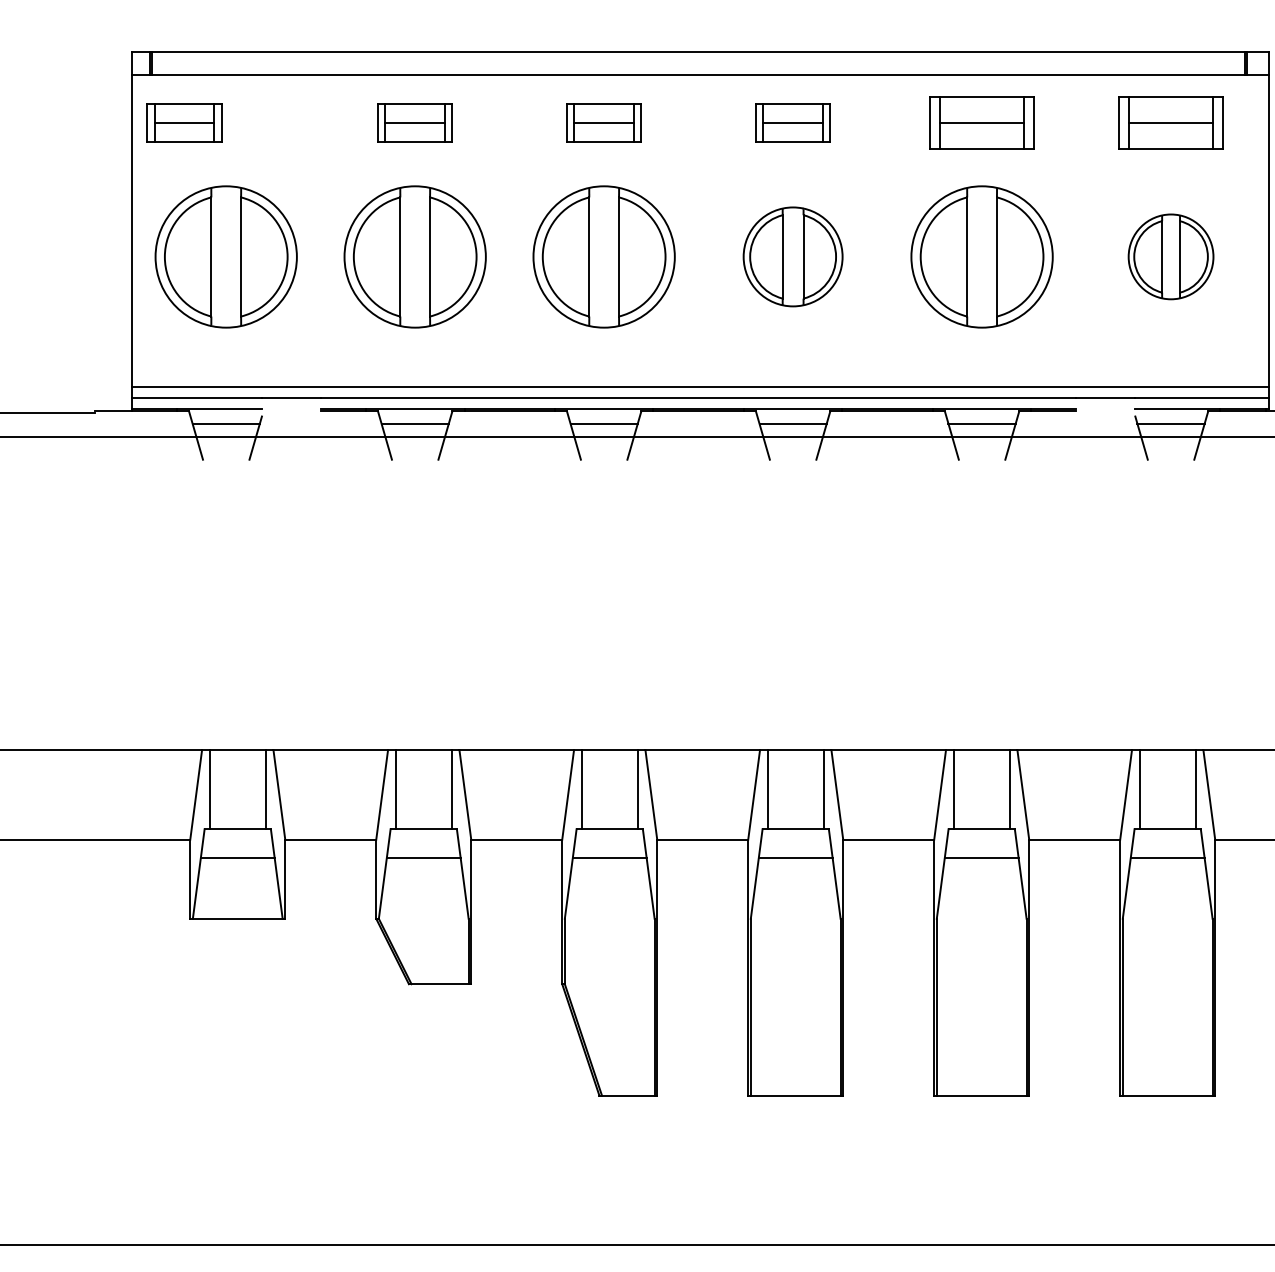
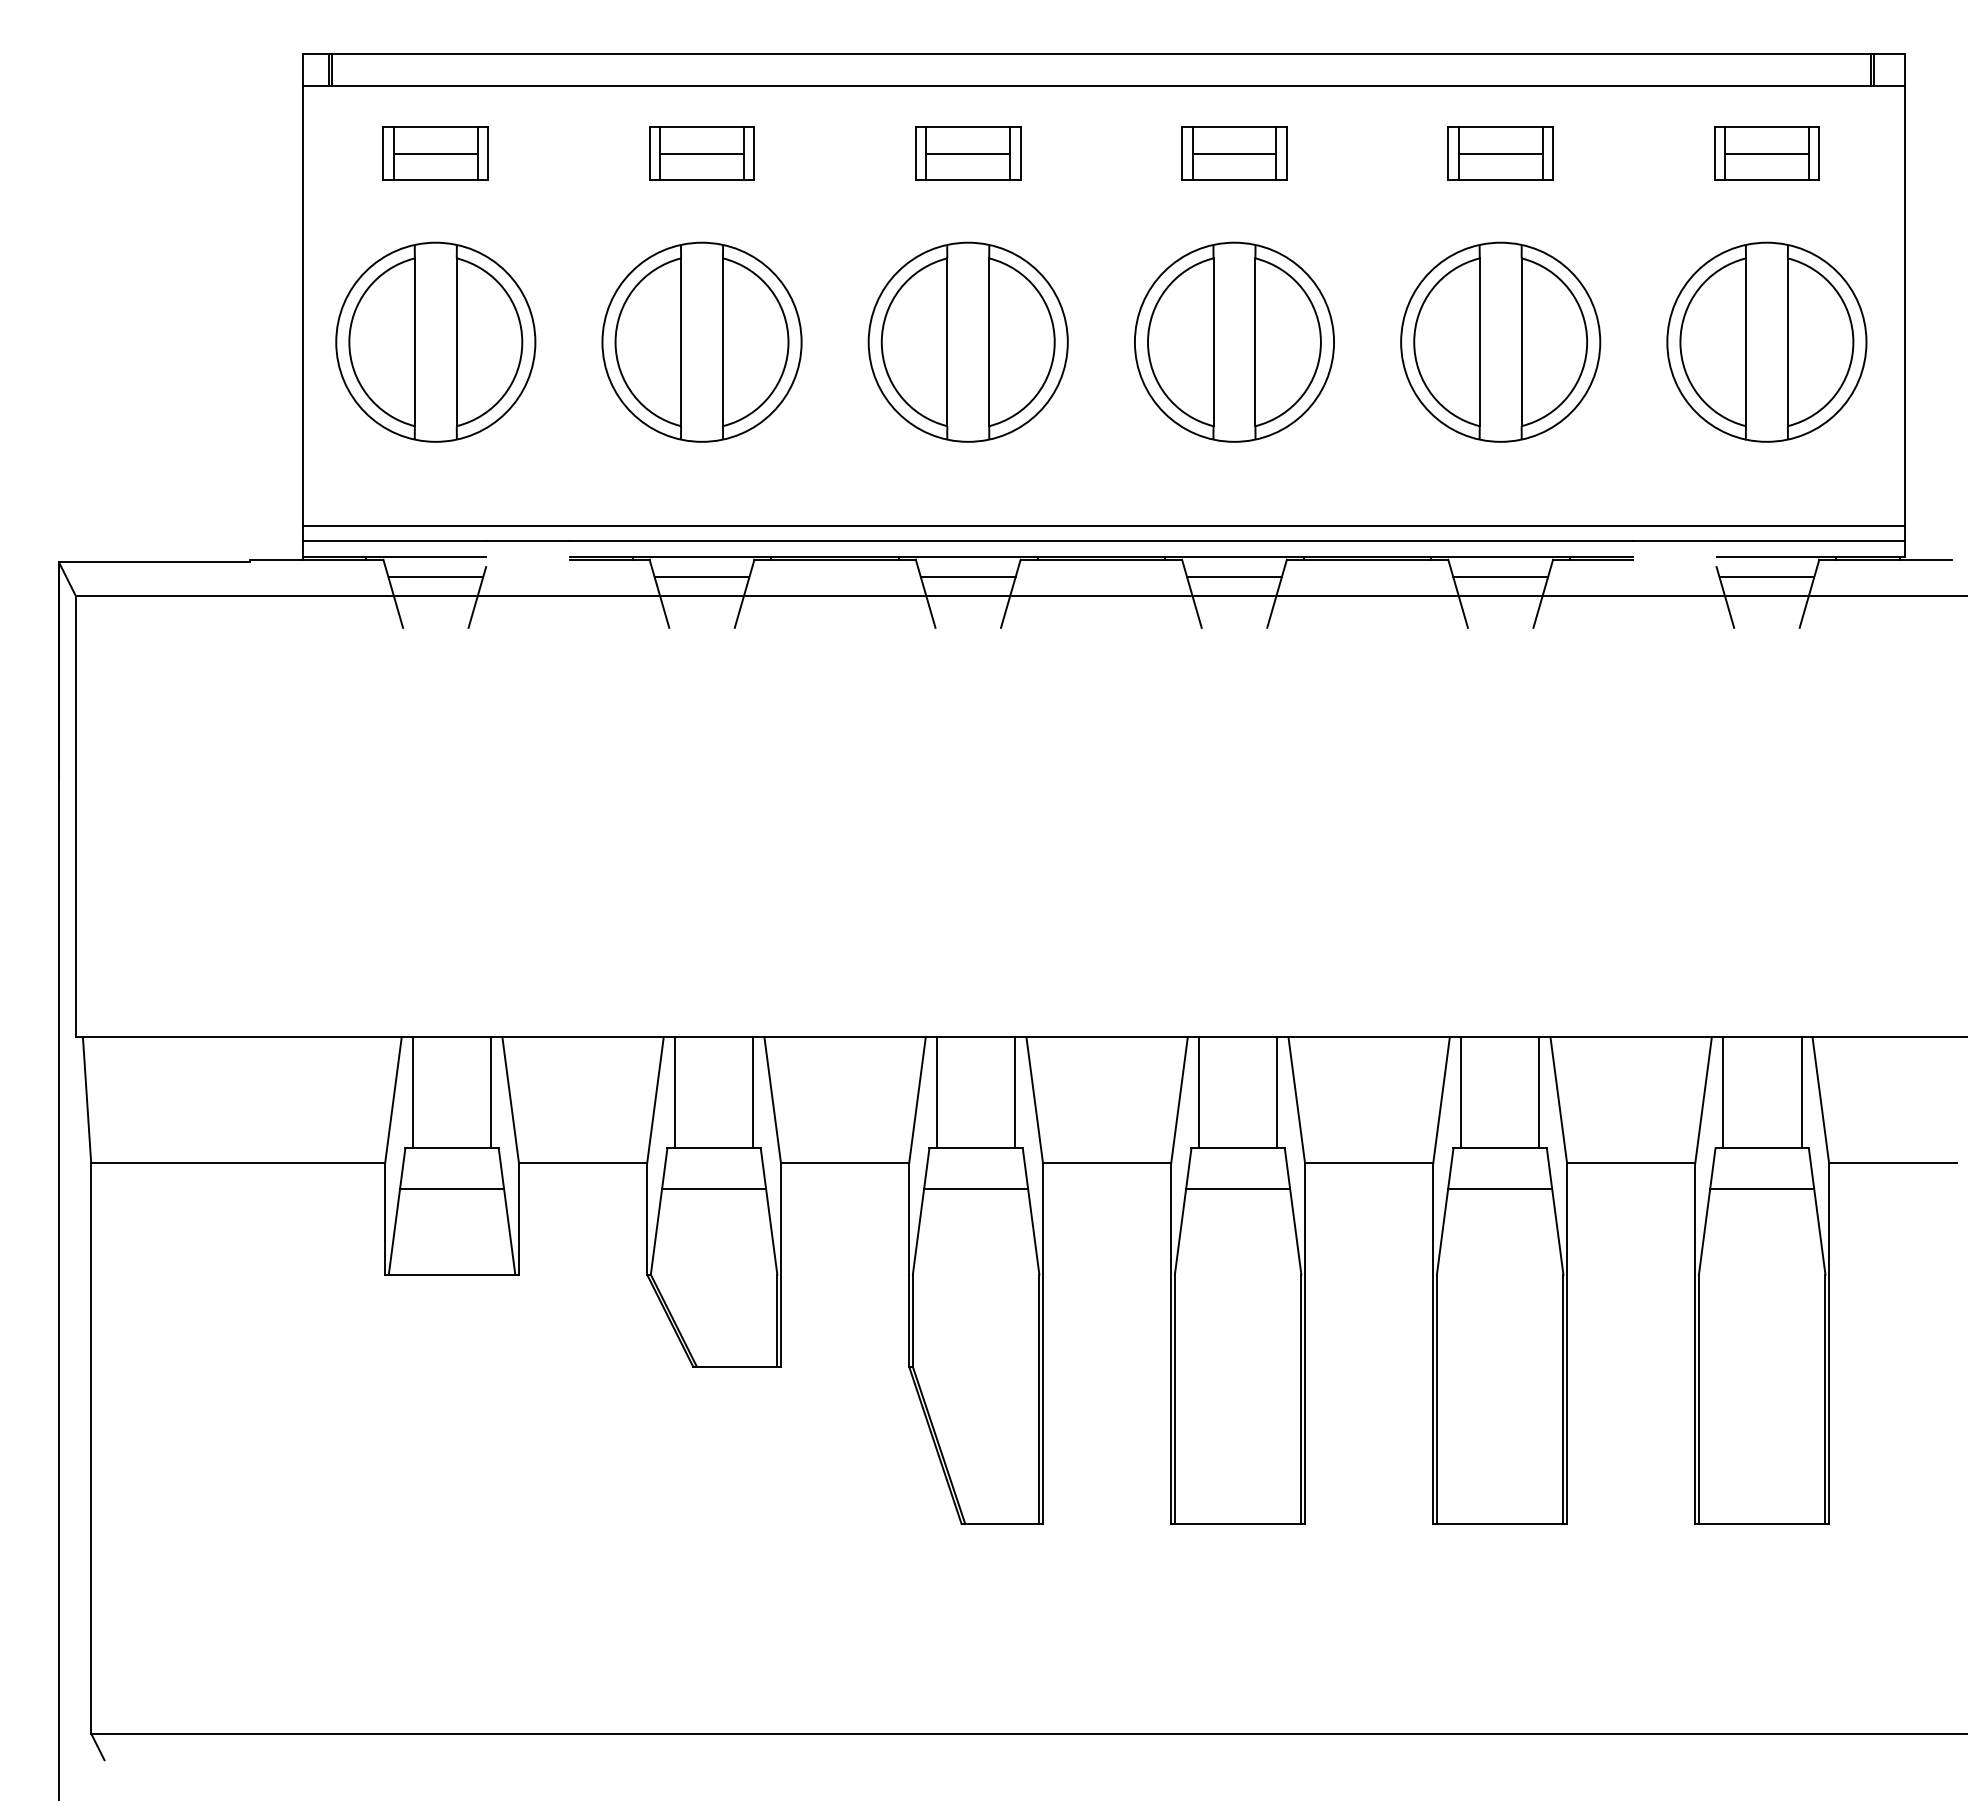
part: (184, 122) -> (435, 153), moved
part: (981, 122) -> (1500, 153), size x0.71
part: (1170, 122) -> (1766, 153), size x0.71
part: (793, 256) -> (1234, 341), size x1.43
part: (1170, 256) -> (1766, 341), size x1.67

